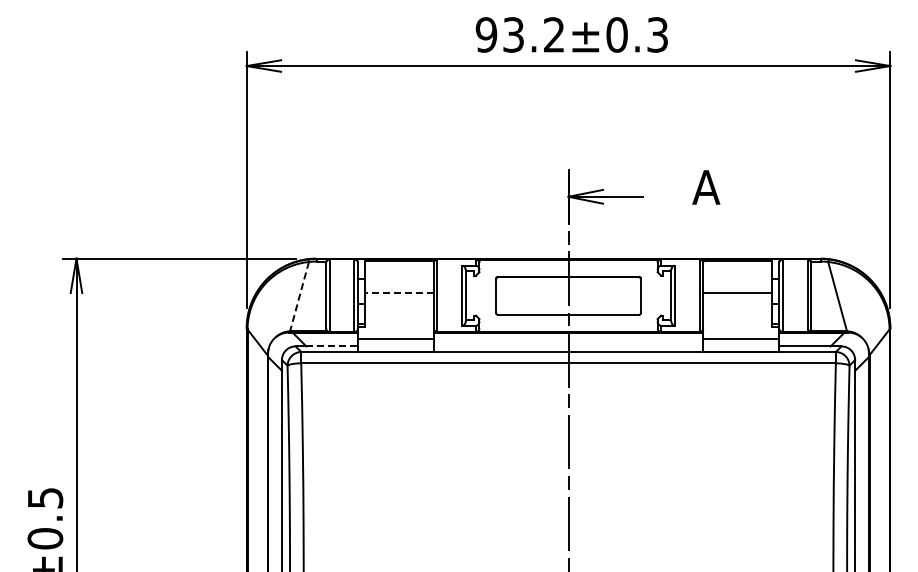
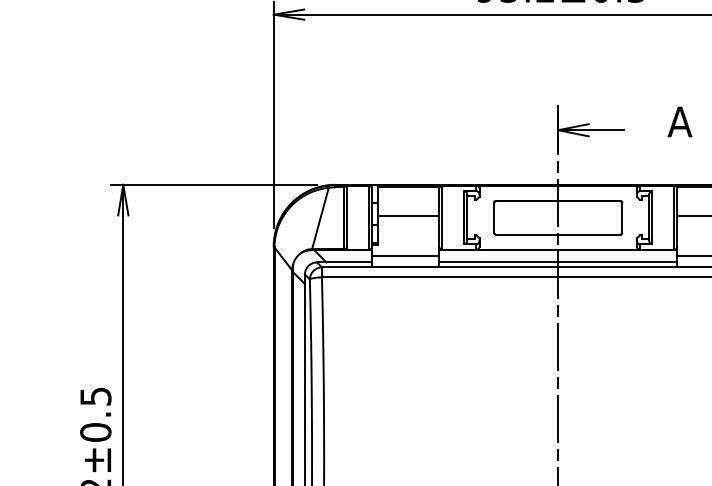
line: (399, 293) -> (408, 215), dashed -> solid
line: (299, 296) -> (320, 218), dashed -> solid
line: (332, 346) -> (349, 262), dashed -> solid
line: (568, 346) -> (558, 262), added

